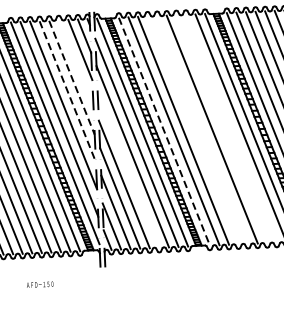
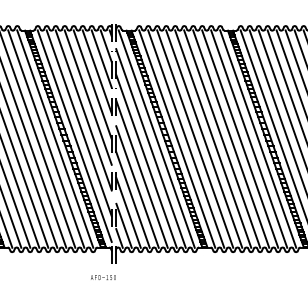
line: (75, 63) -> (96, 71), added
line: (71, 77) -> (92, 84), dashed -> solid
line: (68, 92) -> (88, 98), dashed -> solid
line: (222, 128) -> (231, 138), added
line: (231, 128) -> (240, 138), added
line: (193, 129) -> (204, 138), added
line: (202, 129) -> (213, 138), added
line: (164, 132) -> (177, 139), dashed -> solid
line: (127, 169) -> (141, 173), added
text: (40, 284) -> (103, 277), moved

